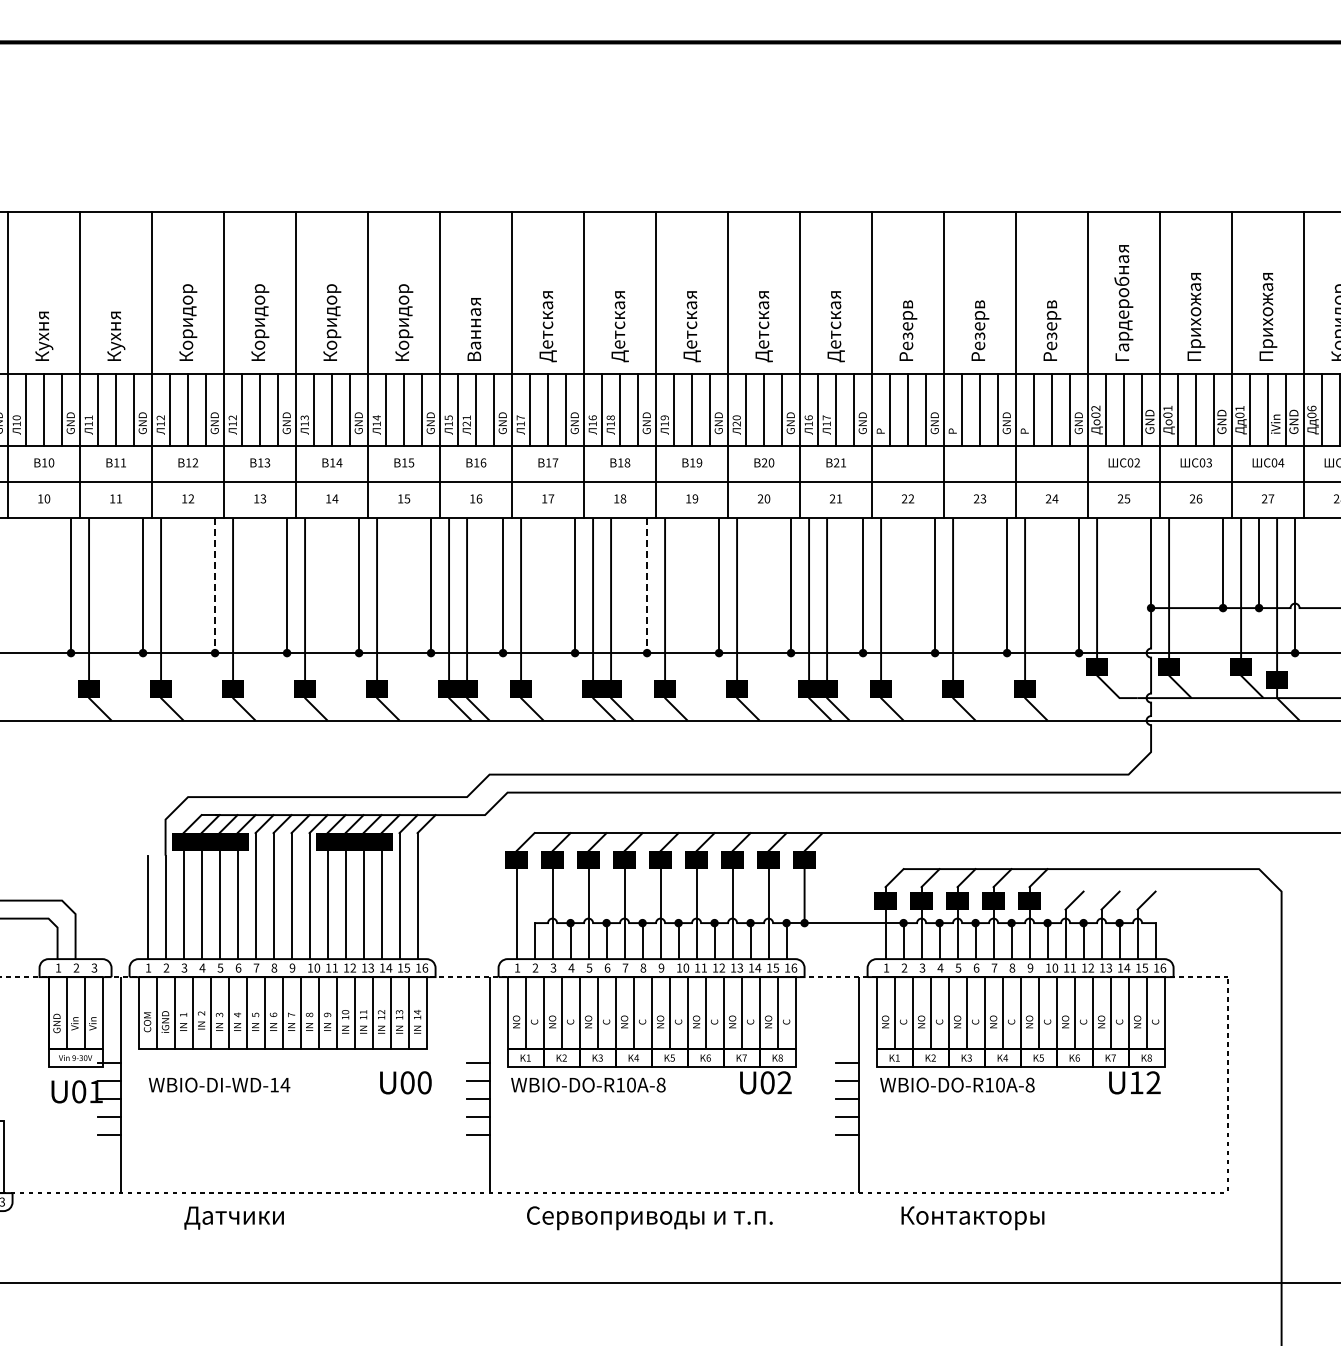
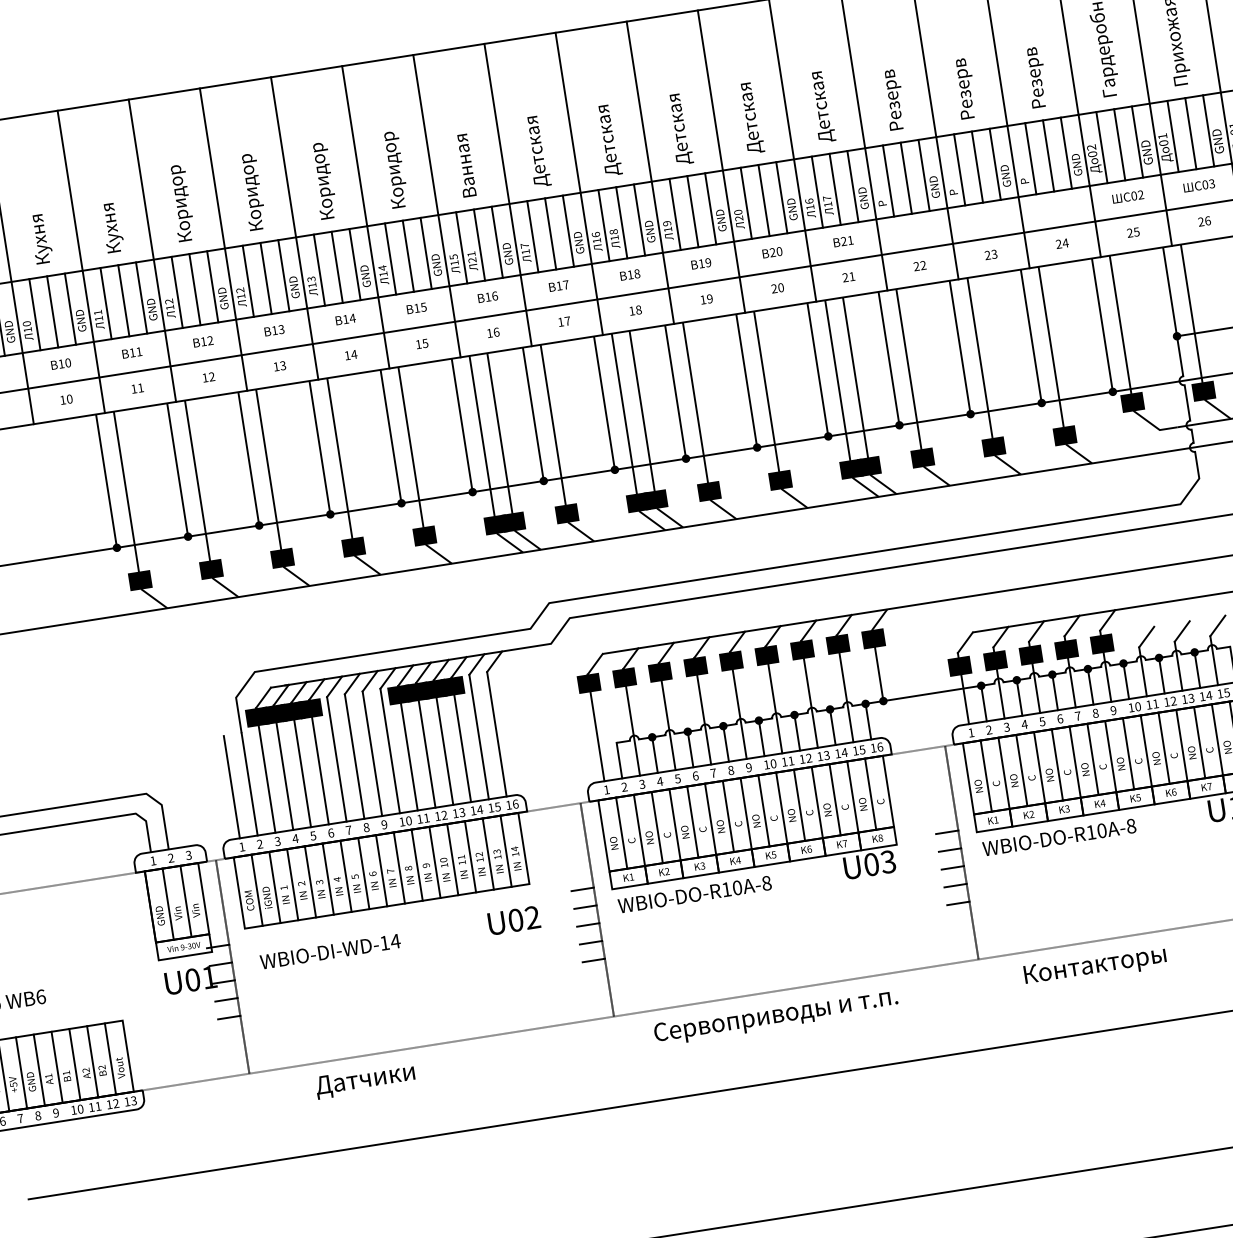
line: (215, 585) -> (249, 458), dashed -> solid
line: (647, 585) -> (675, 391), dashed -> solid
text: (424, 1082) -> (532, 917), U00 -> U02
text: (784, 1082) -> (888, 861), U02 -> U03

